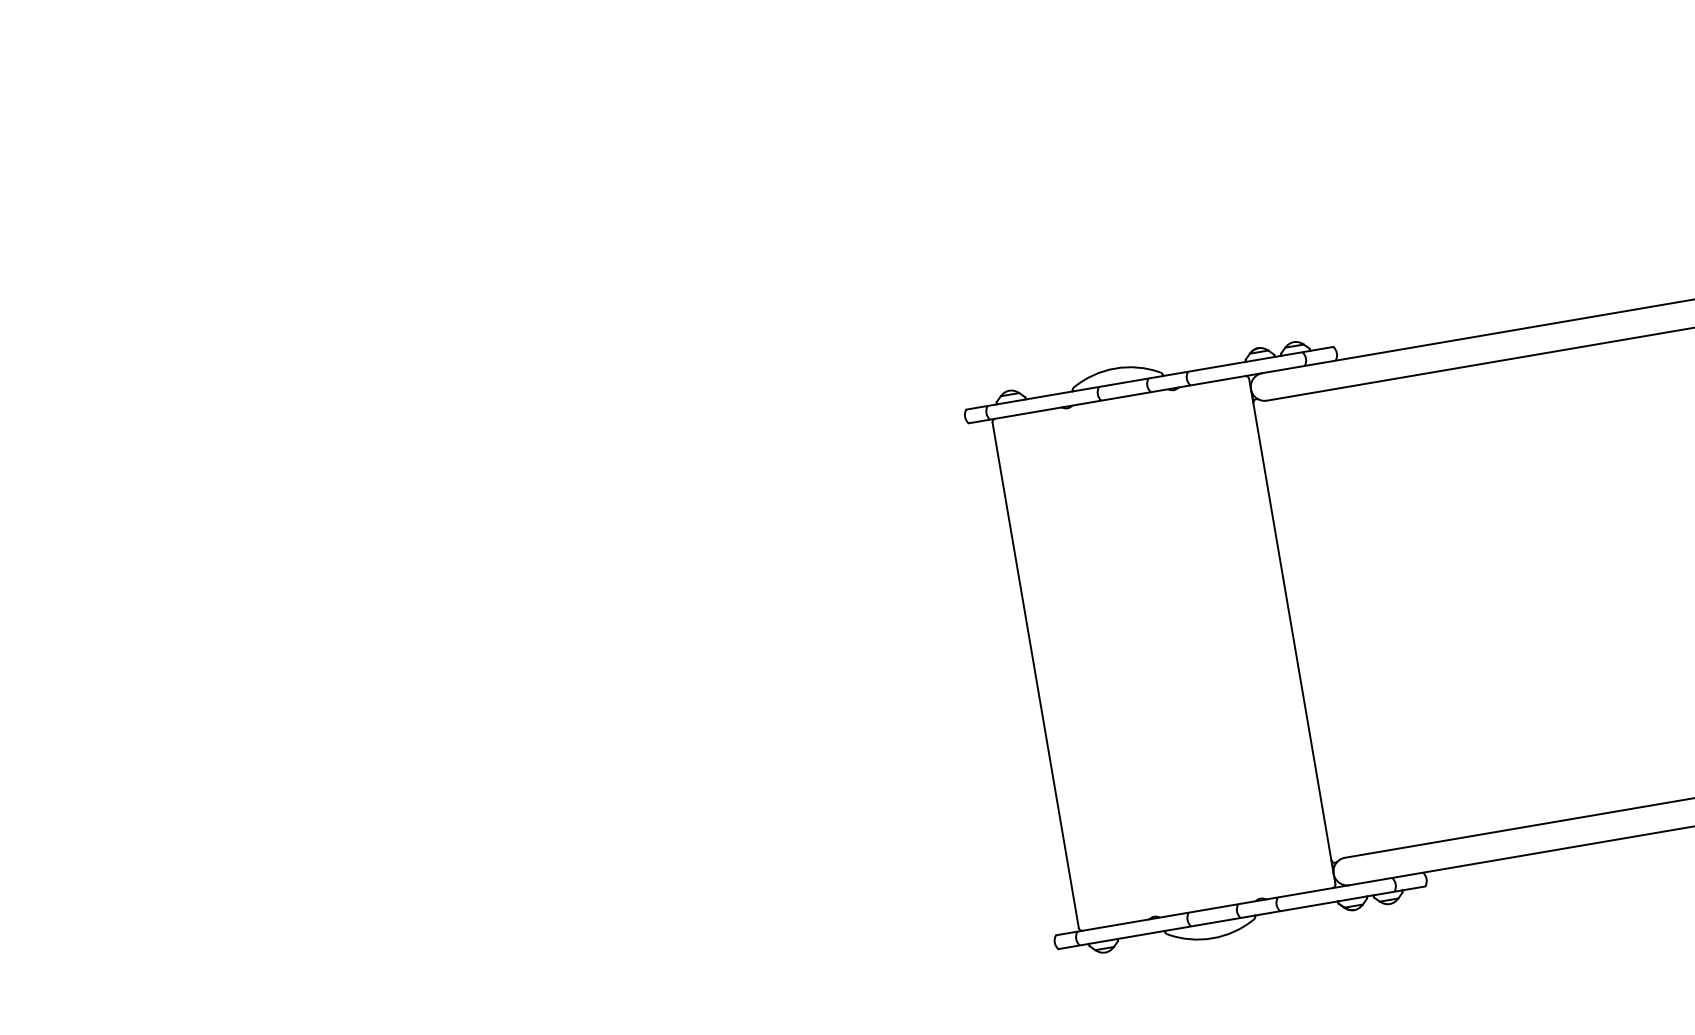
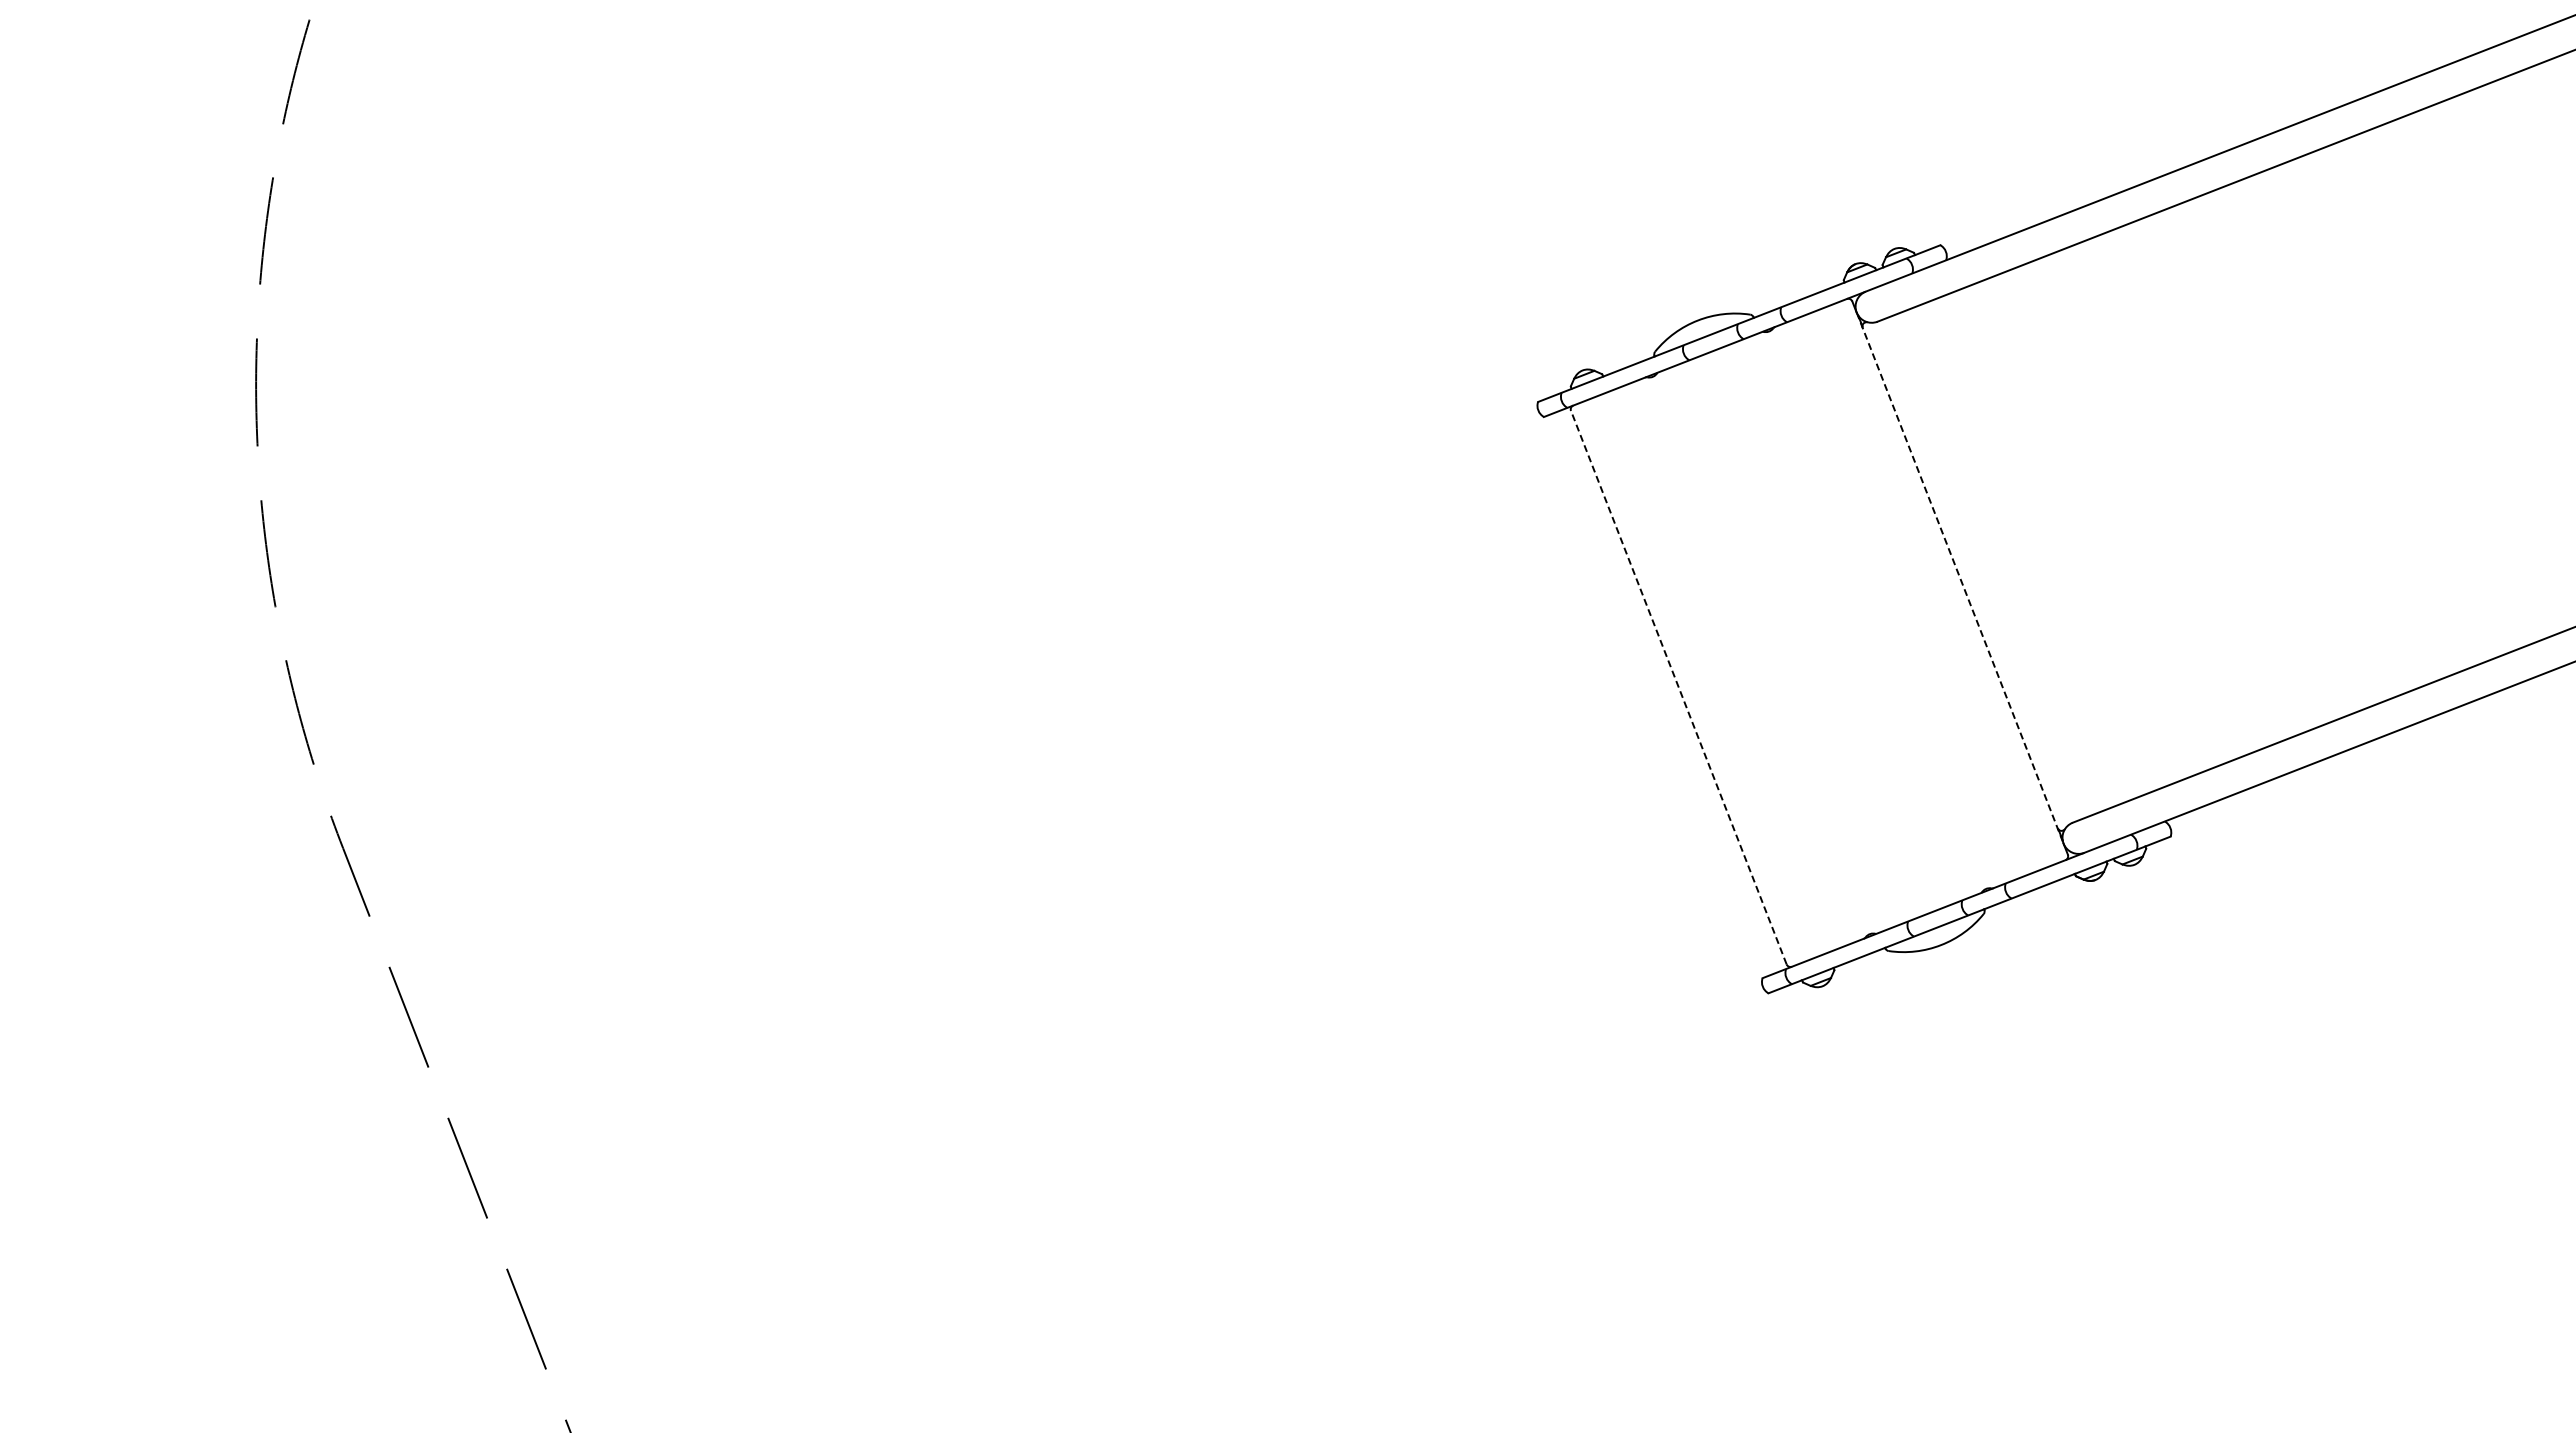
line: (1292, 631) -> (1960, 578), solid -> dashed
line: (1035, 675) -> (1678, 687), solid -> dashed

